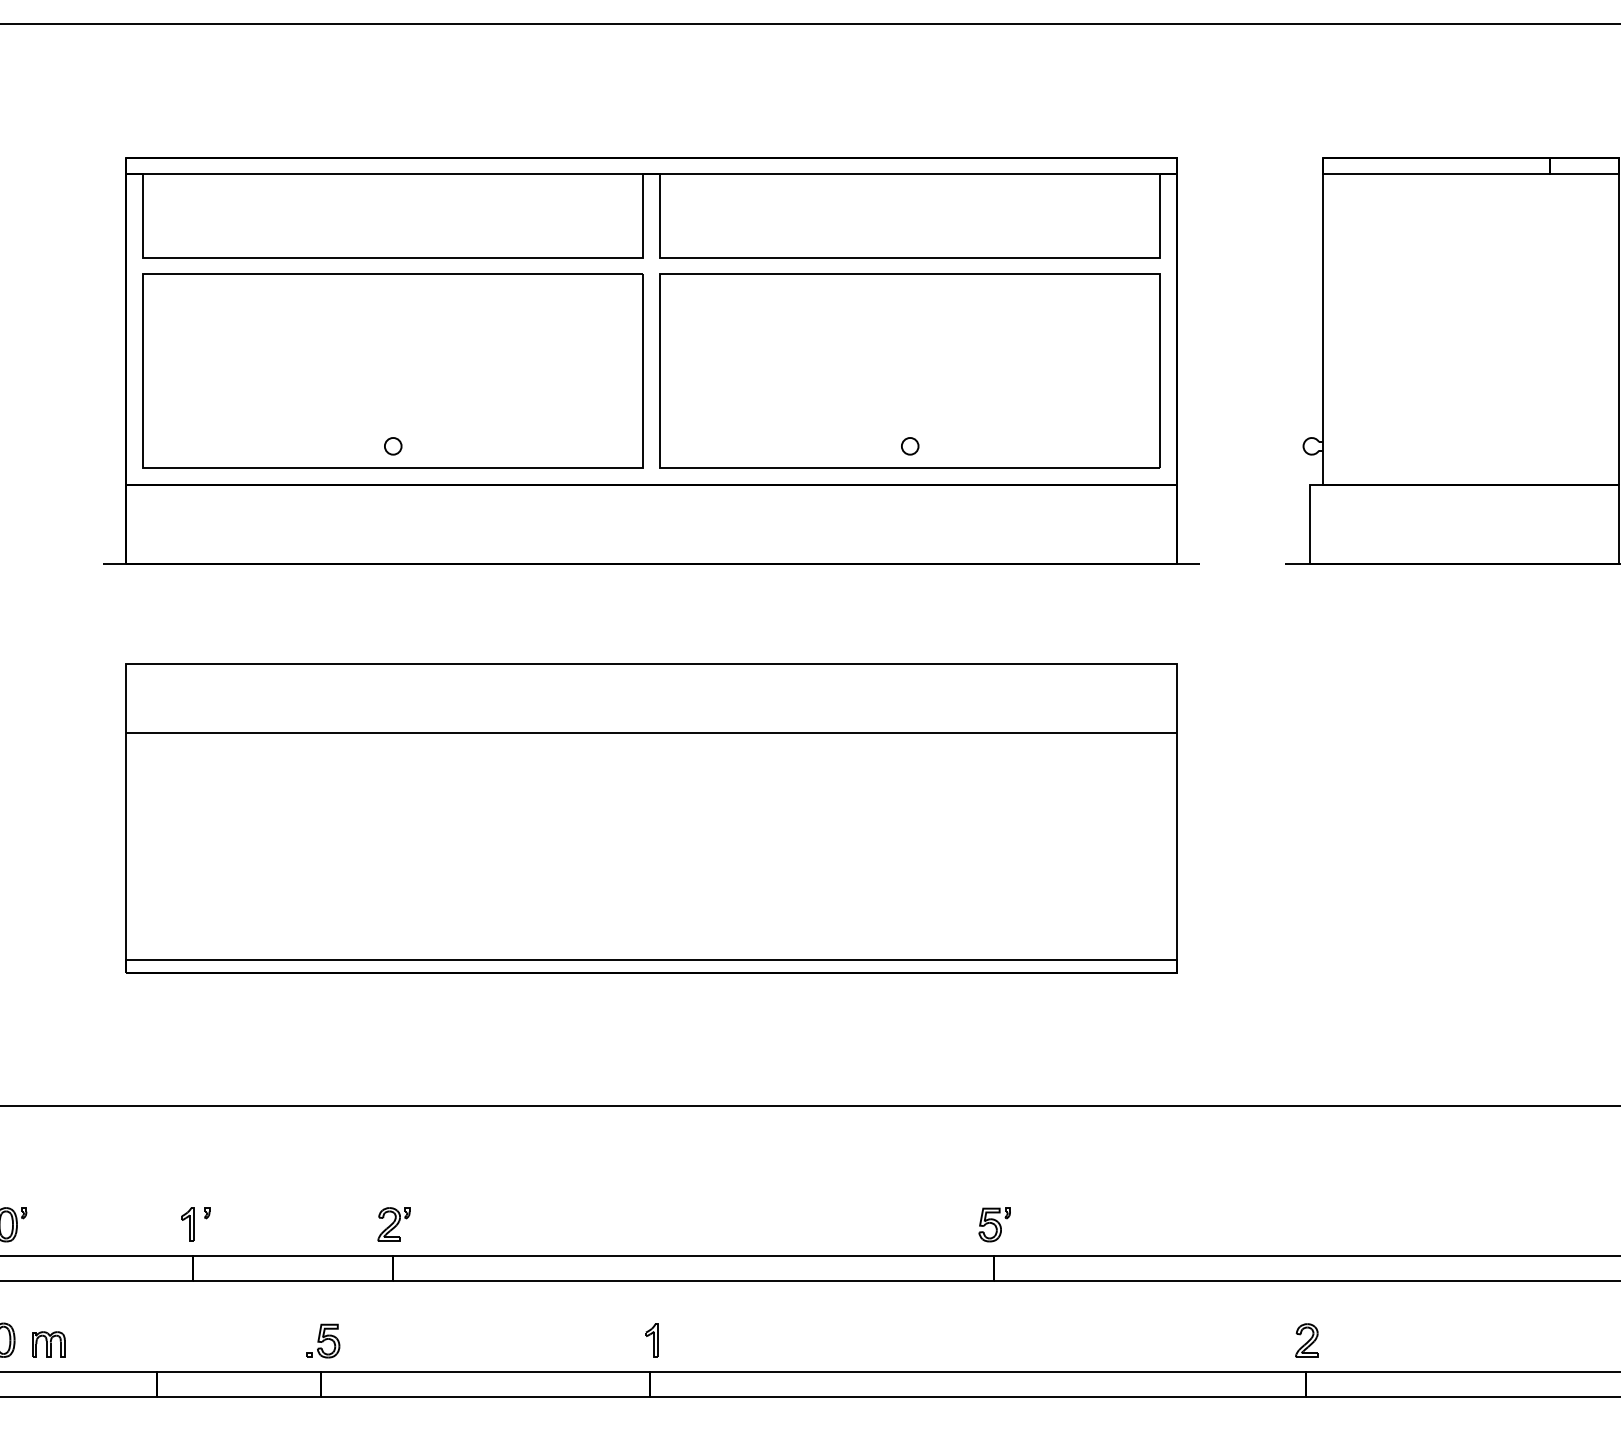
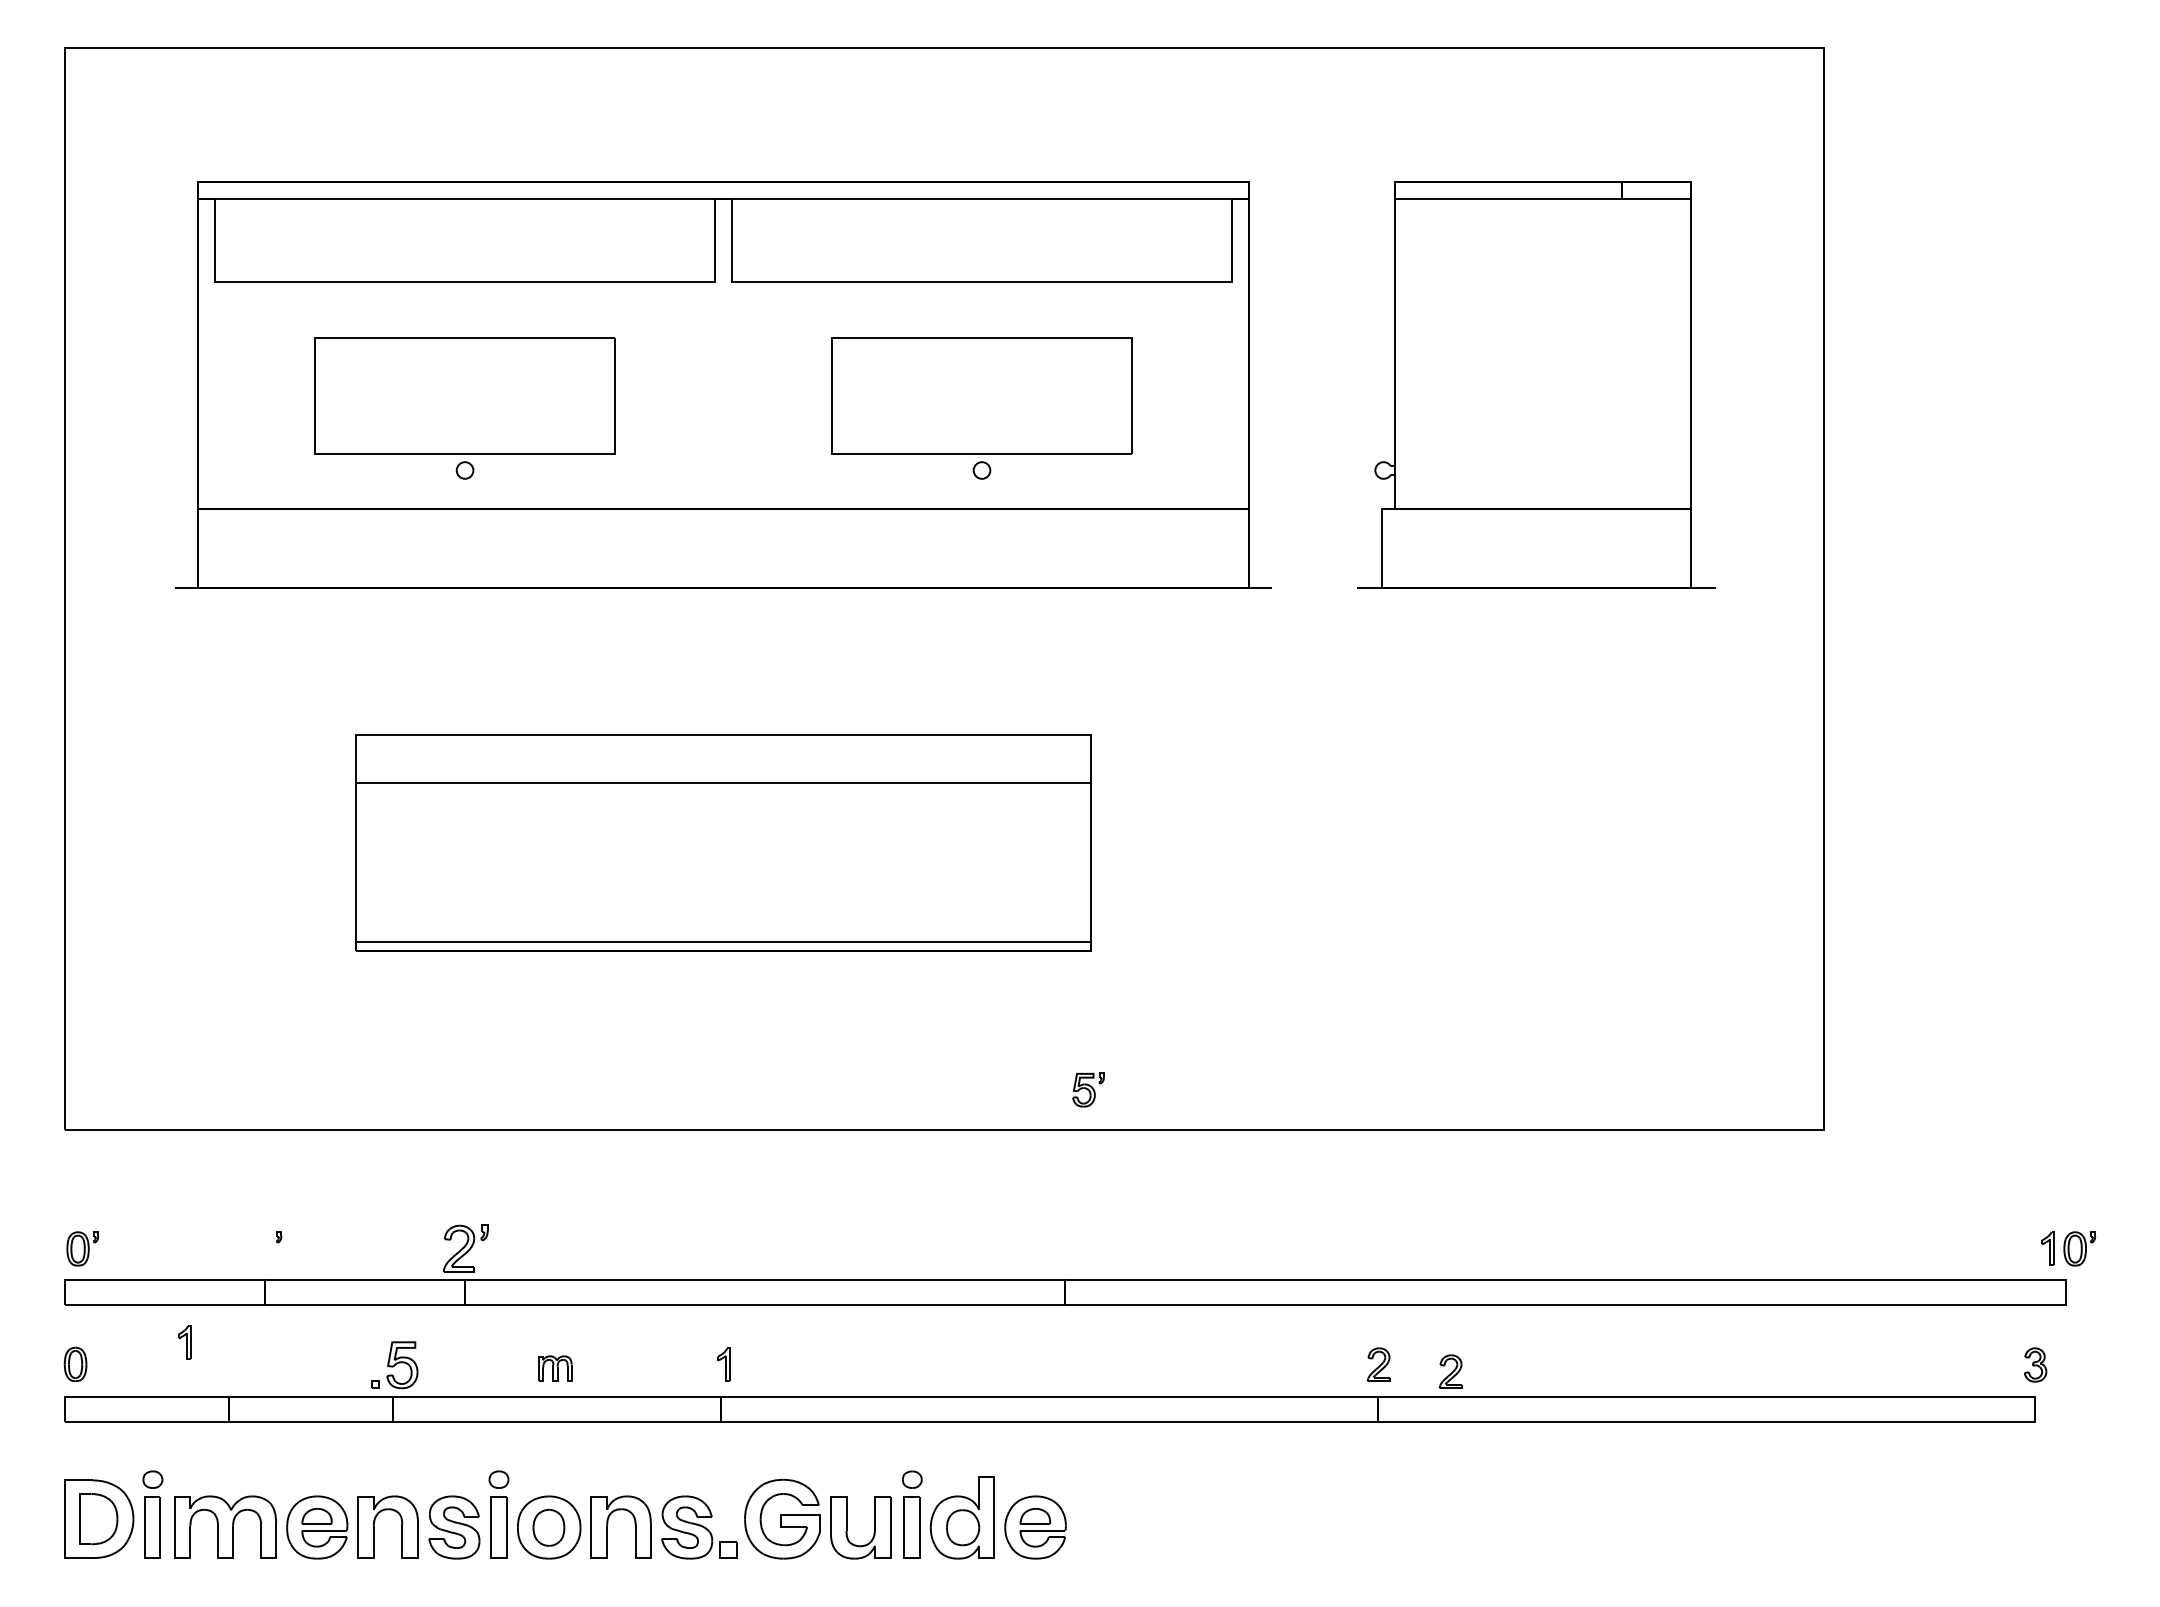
part: (392, 371) -> (464, 395), size x0.6
part: (909, 371) -> (981, 395), size x0.6
part: (651, 818) -> (723, 842), size x0.7
part: (187, 1224) -> (184, 1342), moved
part: (393, 1224) -> (465, 1248), size x1.4
part: (994, 1224) -> (1088, 1089), moved
part: (323, 1341) -> (395, 1365), size x1.4
part: (48, 1344) -> (555, 1368), moved
part: (1378, 1347) -> (1450, 1371), added

